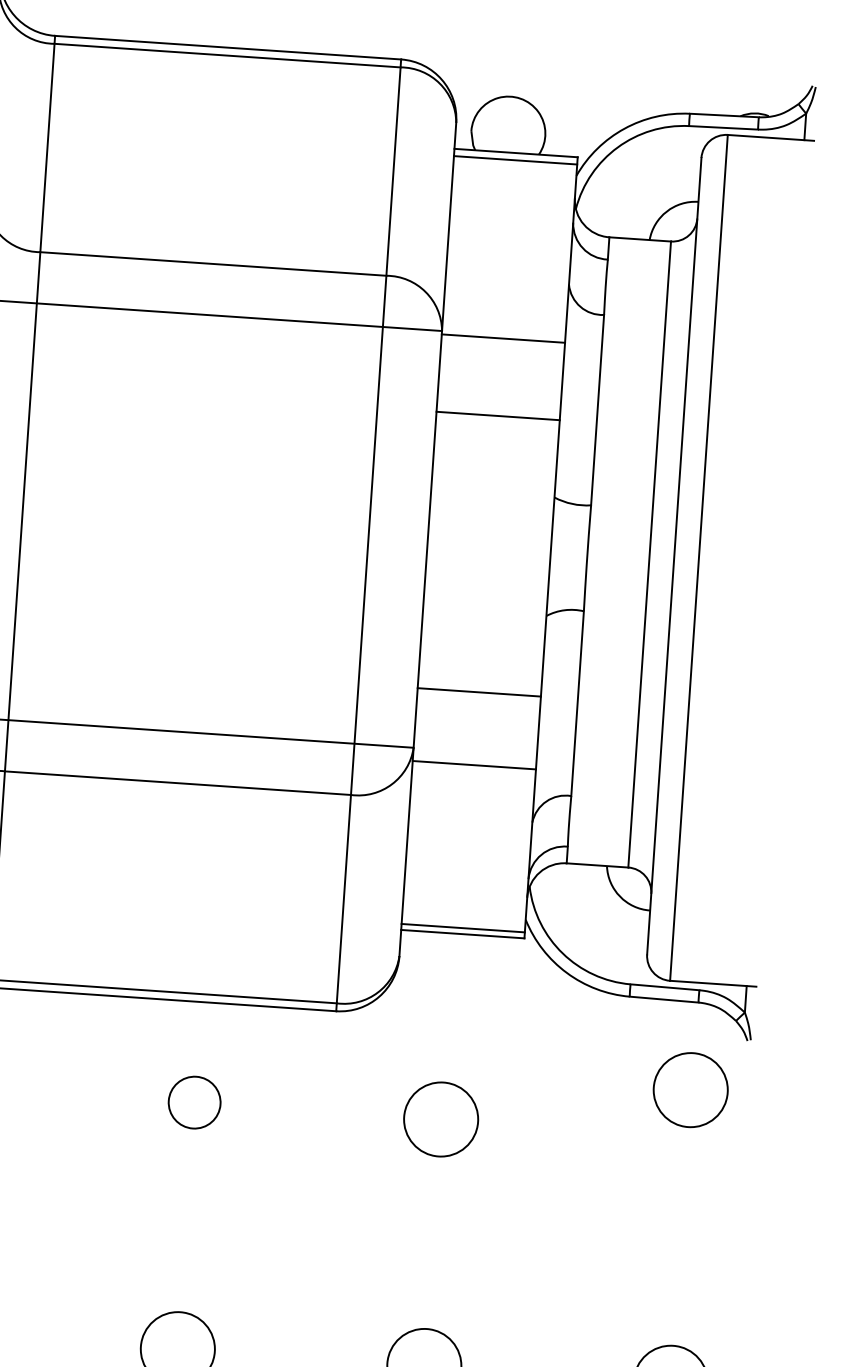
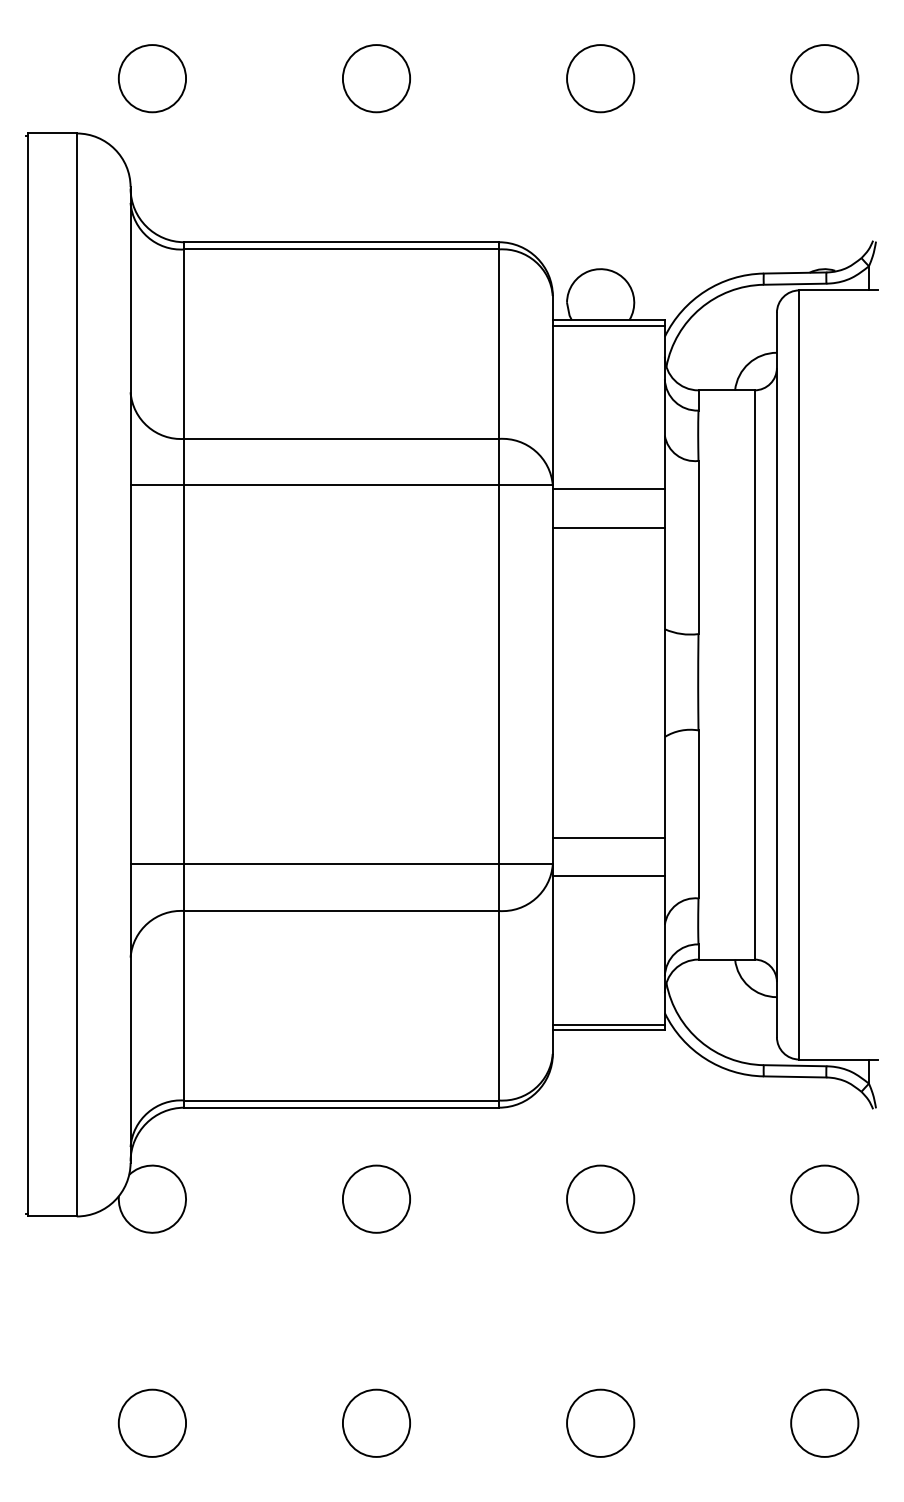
line: (497, 415) -> (608, 527), moved
line: (478, 692) -> (608, 838), moved
circle: (690, 1089) -> (824, 1198), moved
circle: (194, 1101) -> (376, 1198), size x1.43

